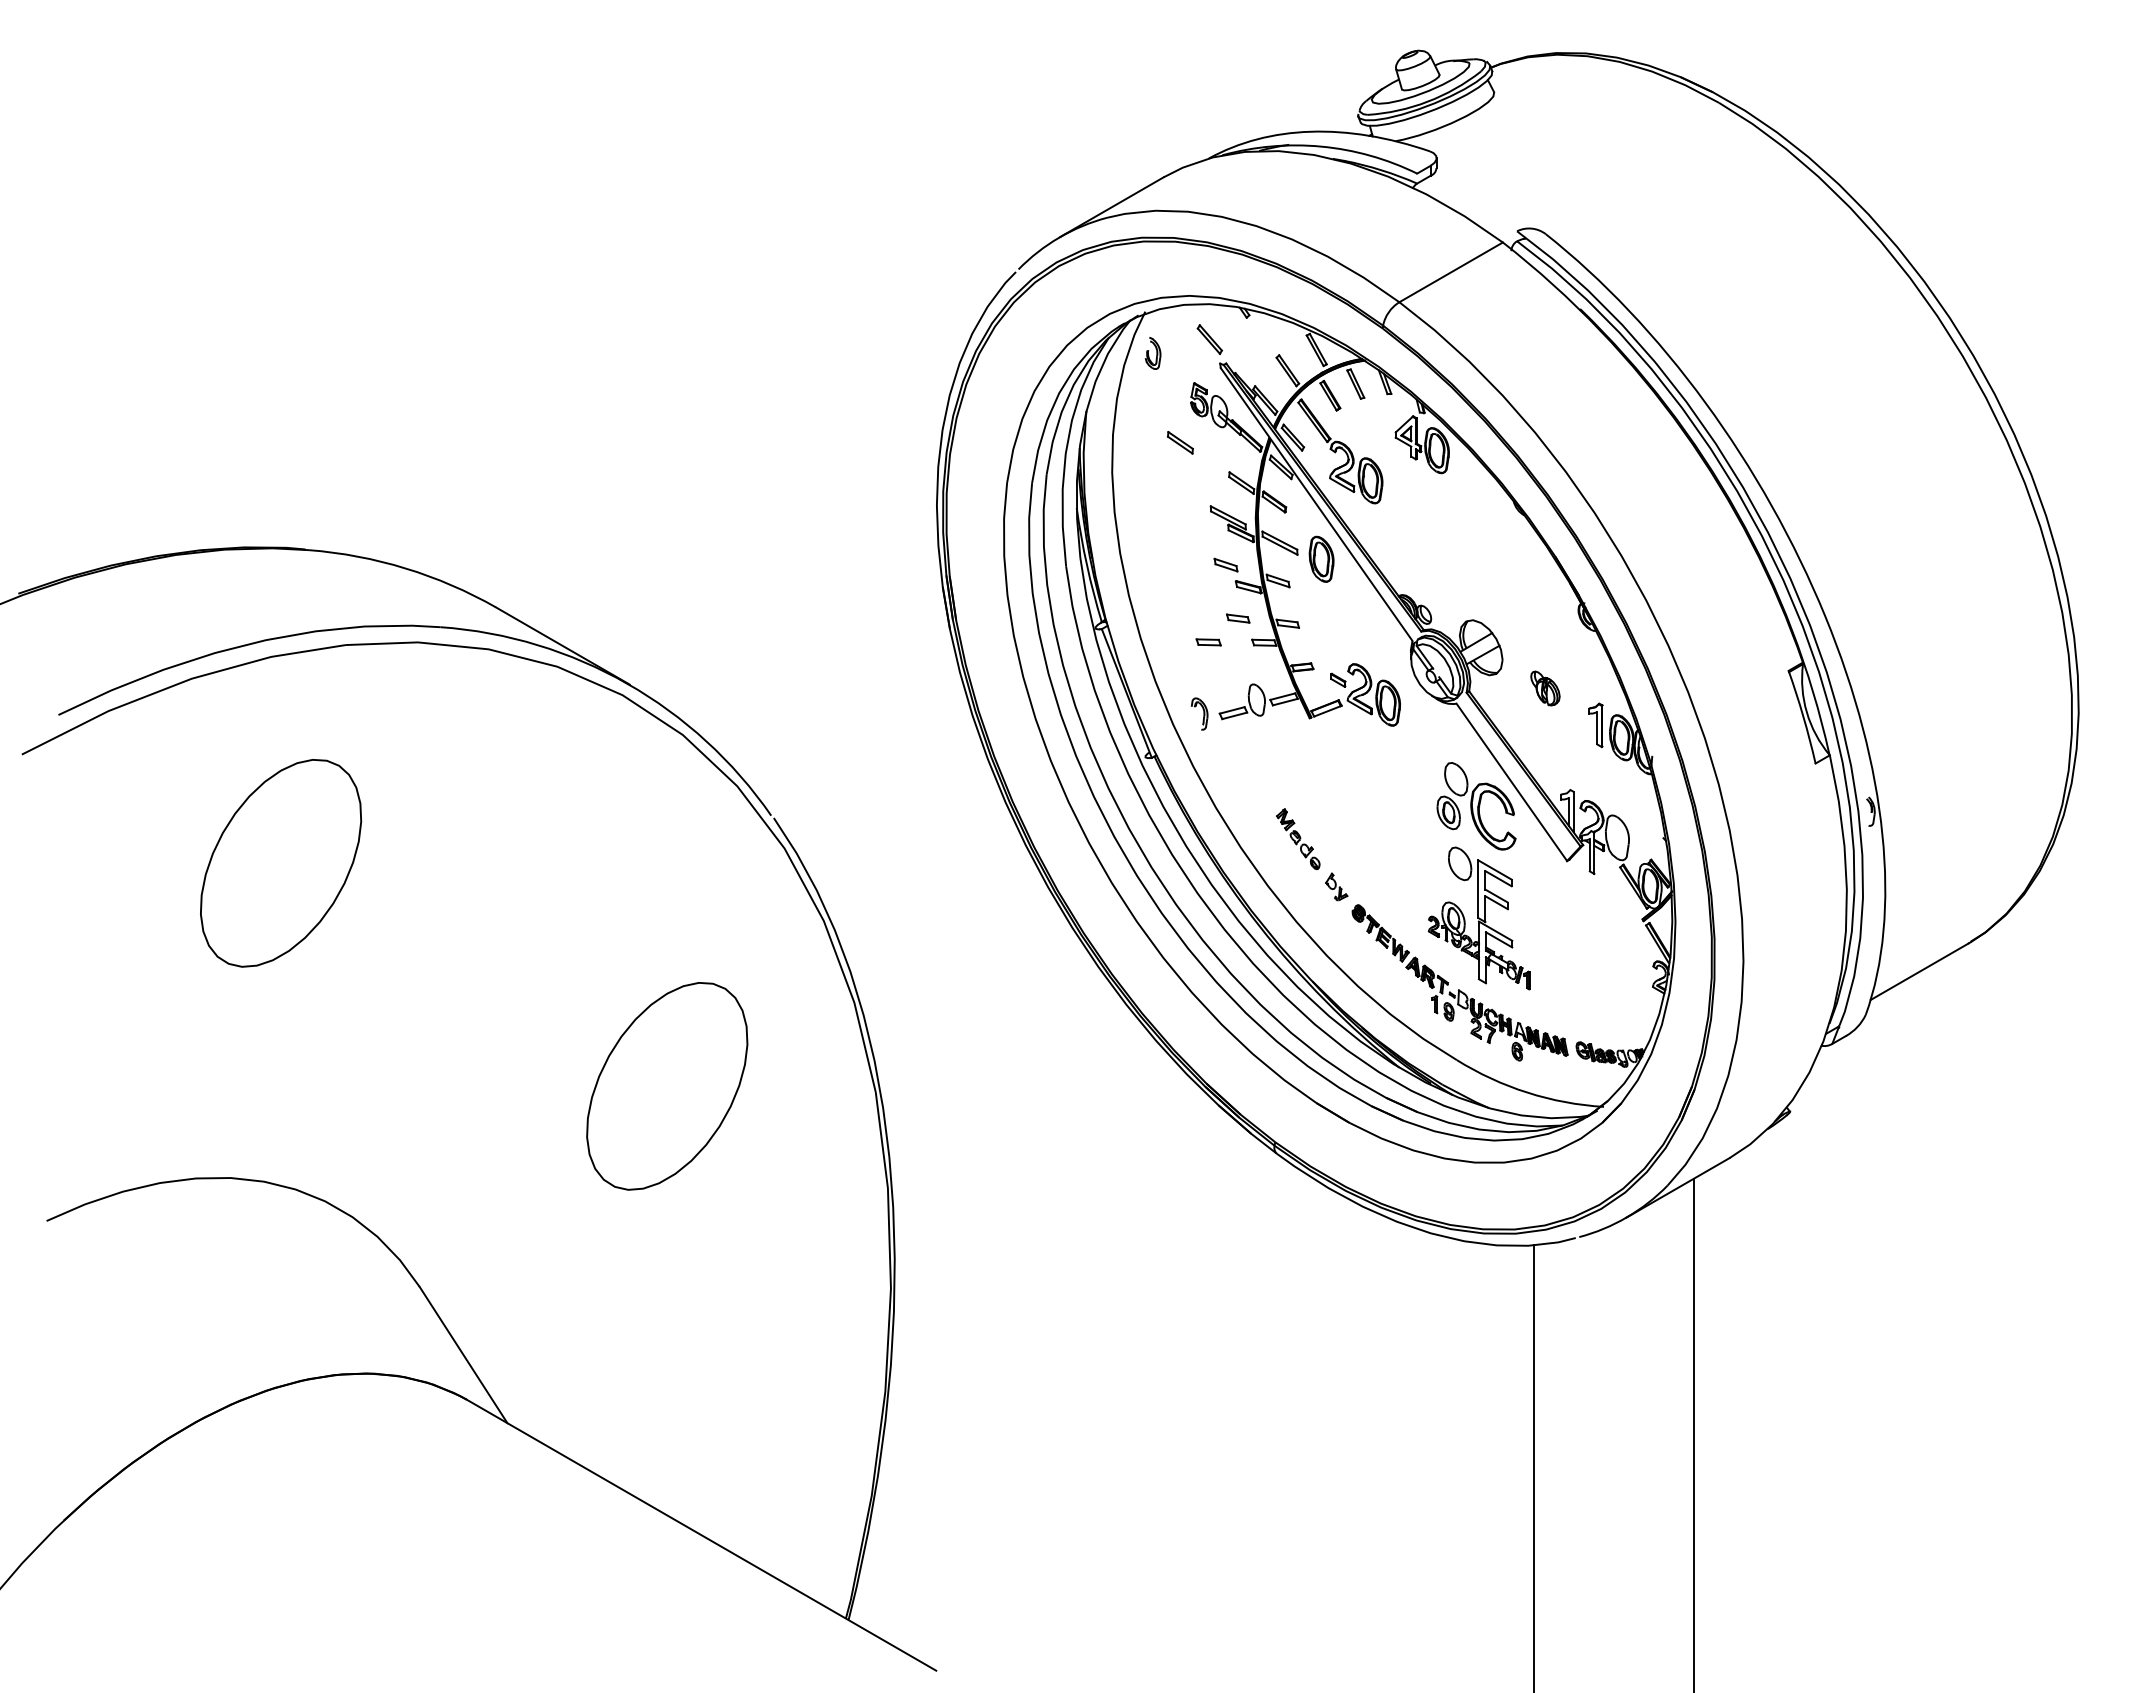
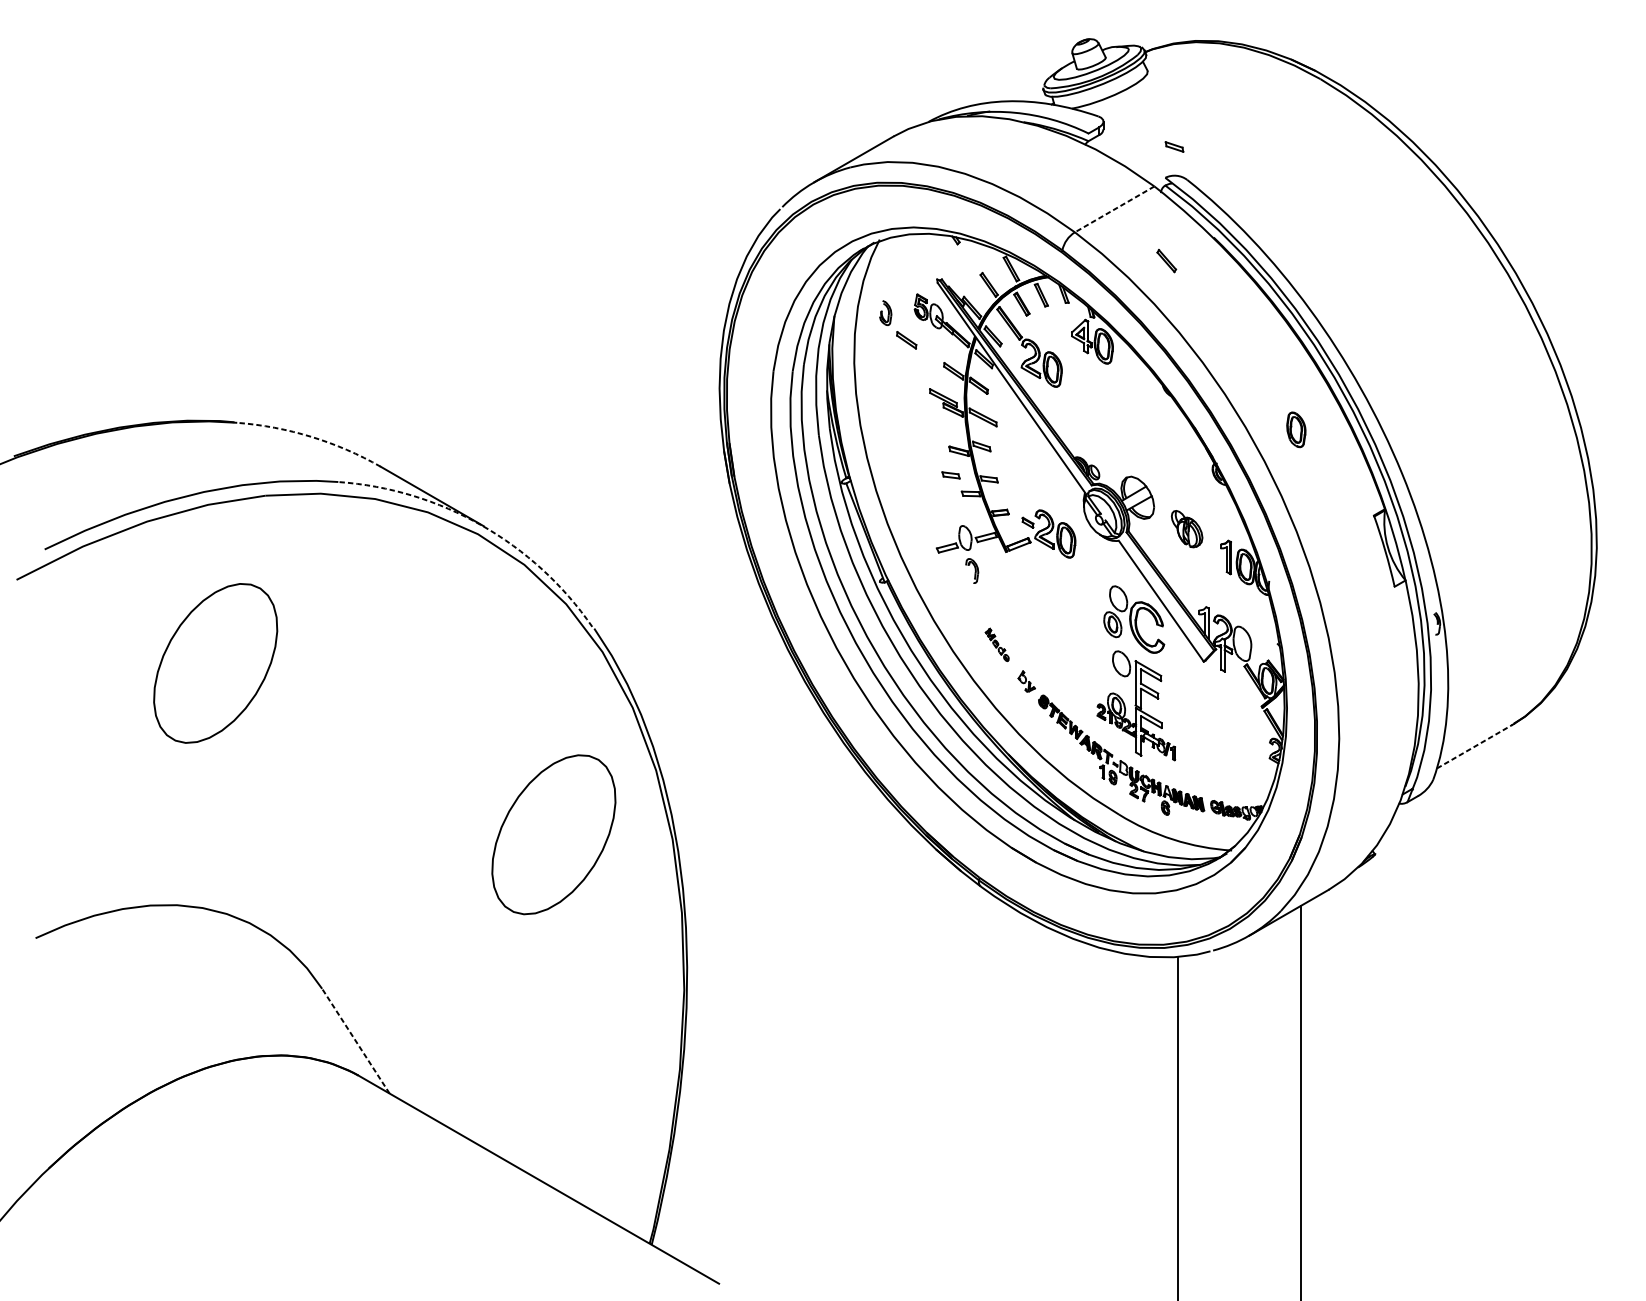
line: (1451, 272) -> (1114, 209), solid -> dashed
part: (1209, 339) -> (1166, 260), moved
part: (1152, 353) -> (885, 313), moved
part: (1321, 558) -> (1296, 429), moved
part: (1225, 564) -> (1174, 146), moved
arc: (405, 568) -> (311, 436), solid -> dashed
part: (1208, 642) -> (928, 493), removed
arc: (627, 683) -> (481, 525), solid -> dashed
part: (1545, 688) -> (1187, 529), size x1.4
part: (1199, 713) -> (972, 570), moved
part: (1298, 839) -> (997, 645), size x0.7
line: (1919, 971) -> (1474, 746), solid -> dashed
part: (667, 1086) -> (554, 834), moved
line: (463, 1354) -> (355, 1040), solid -> dashed

